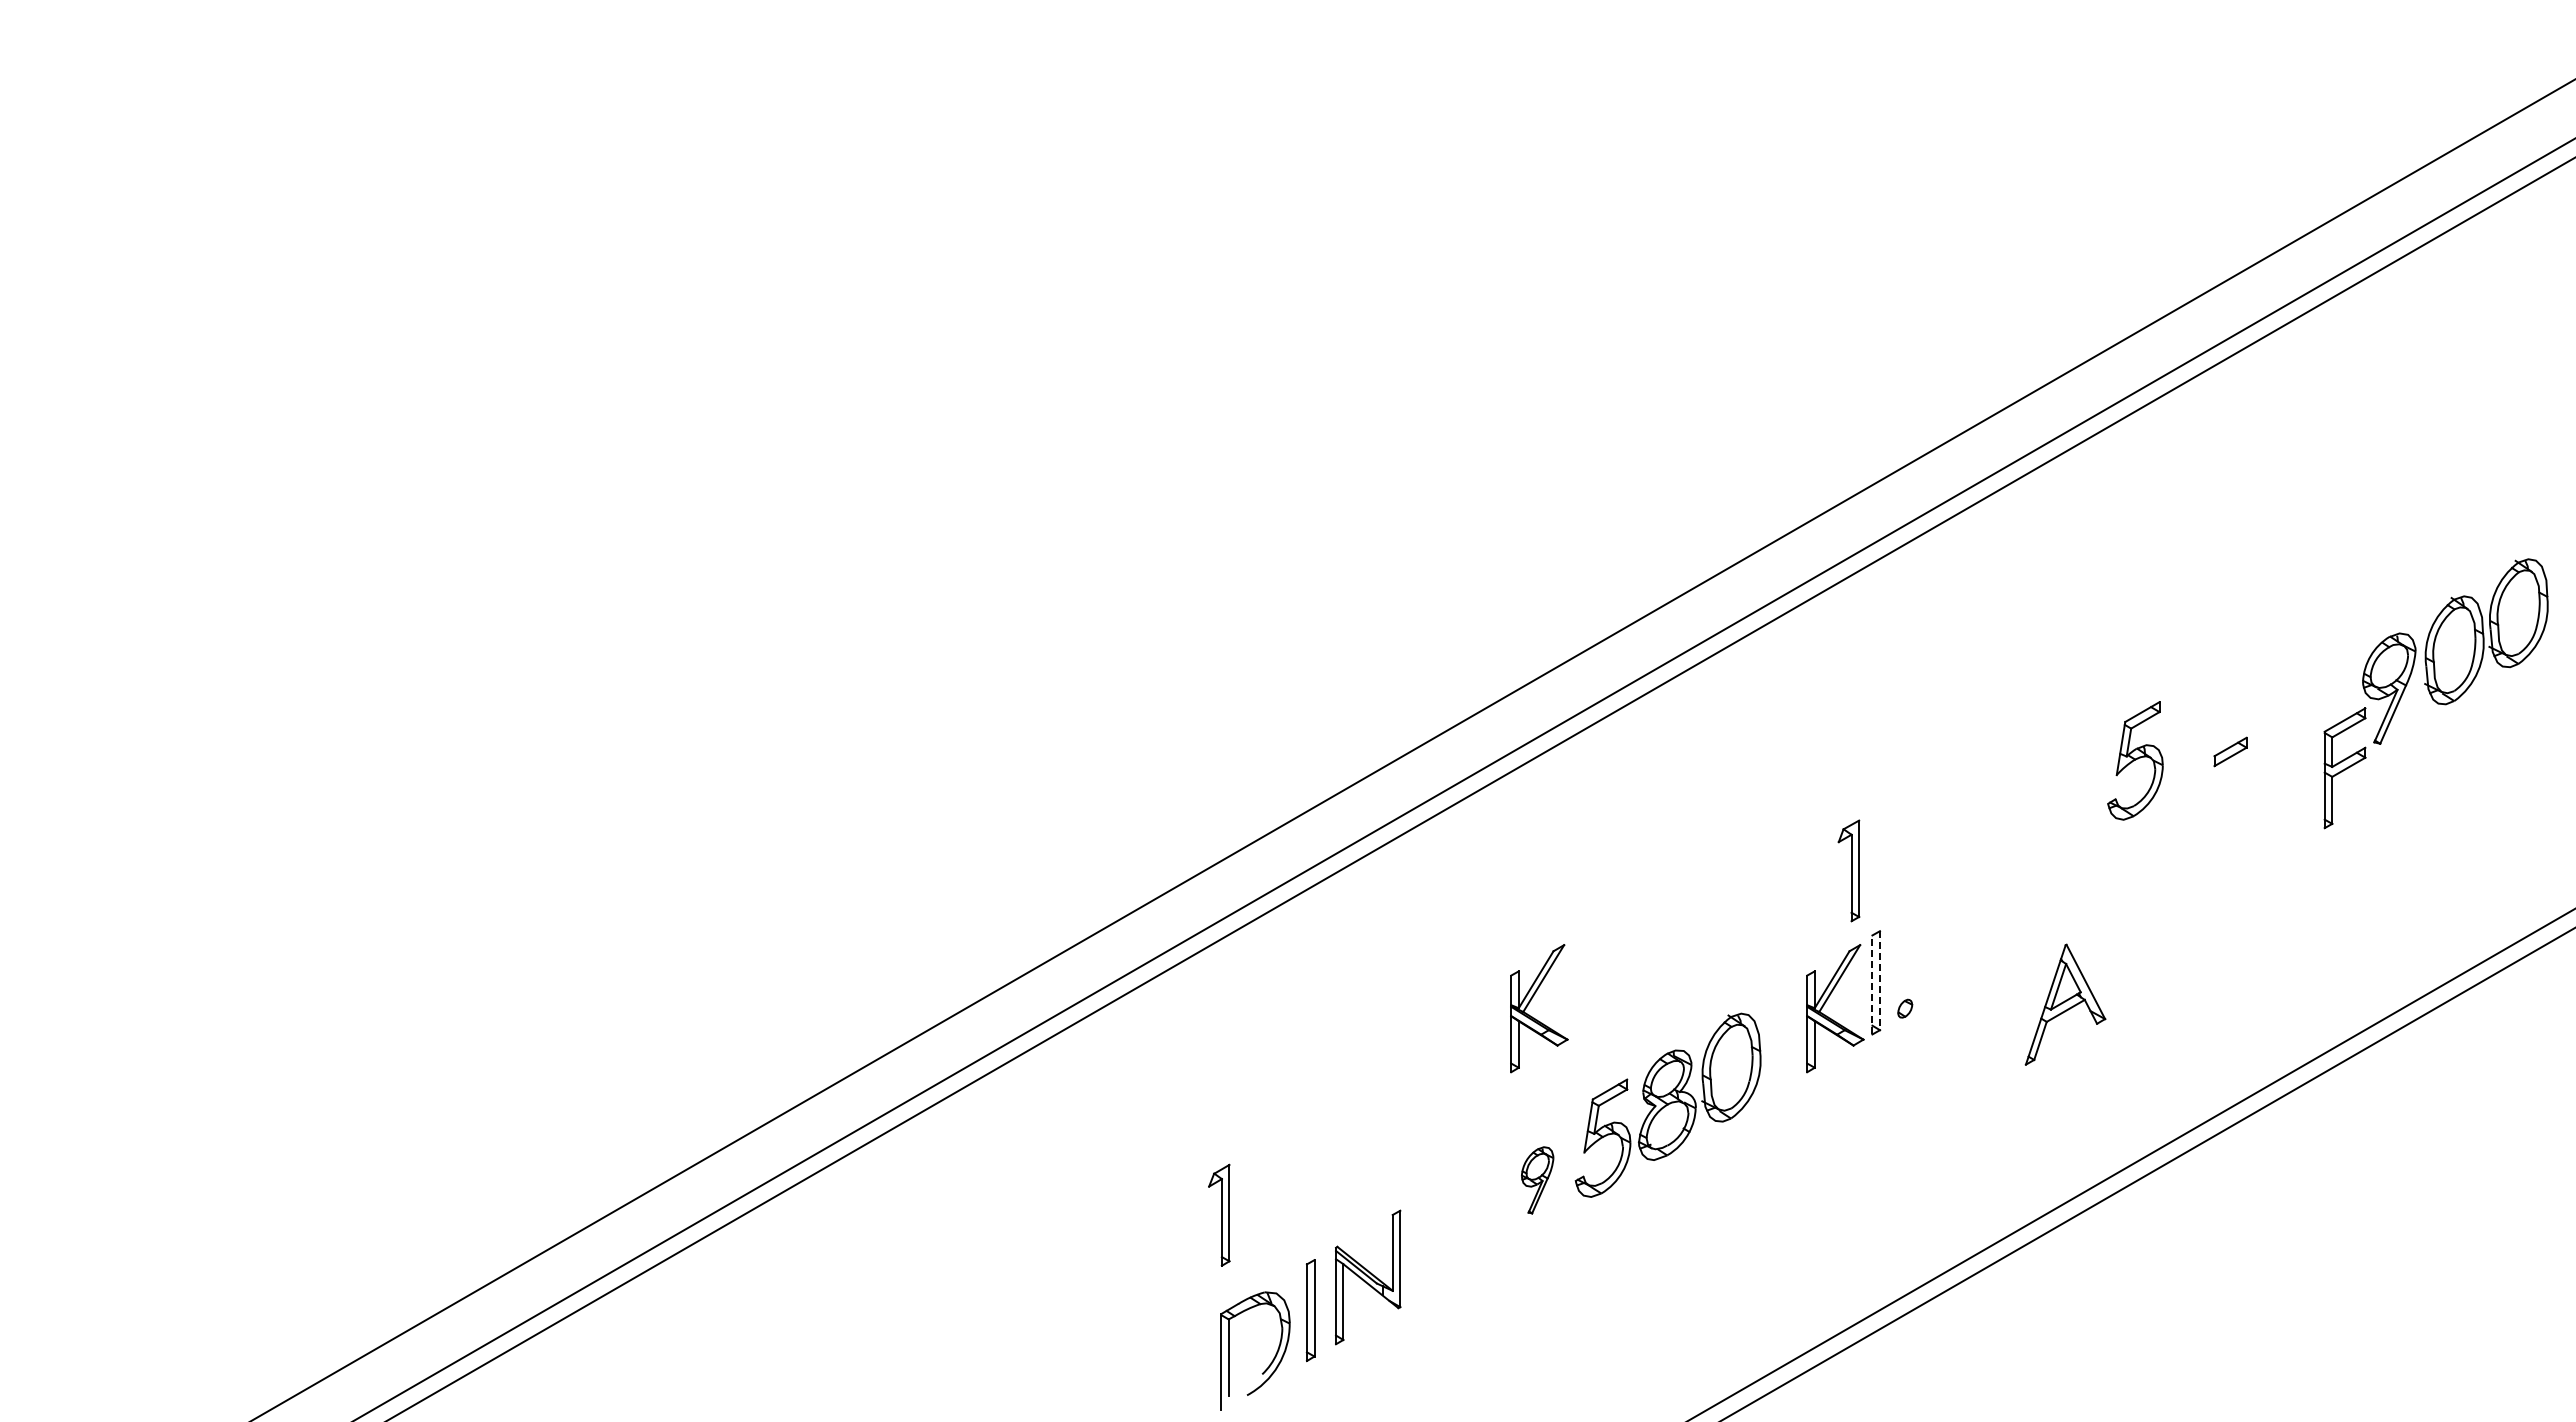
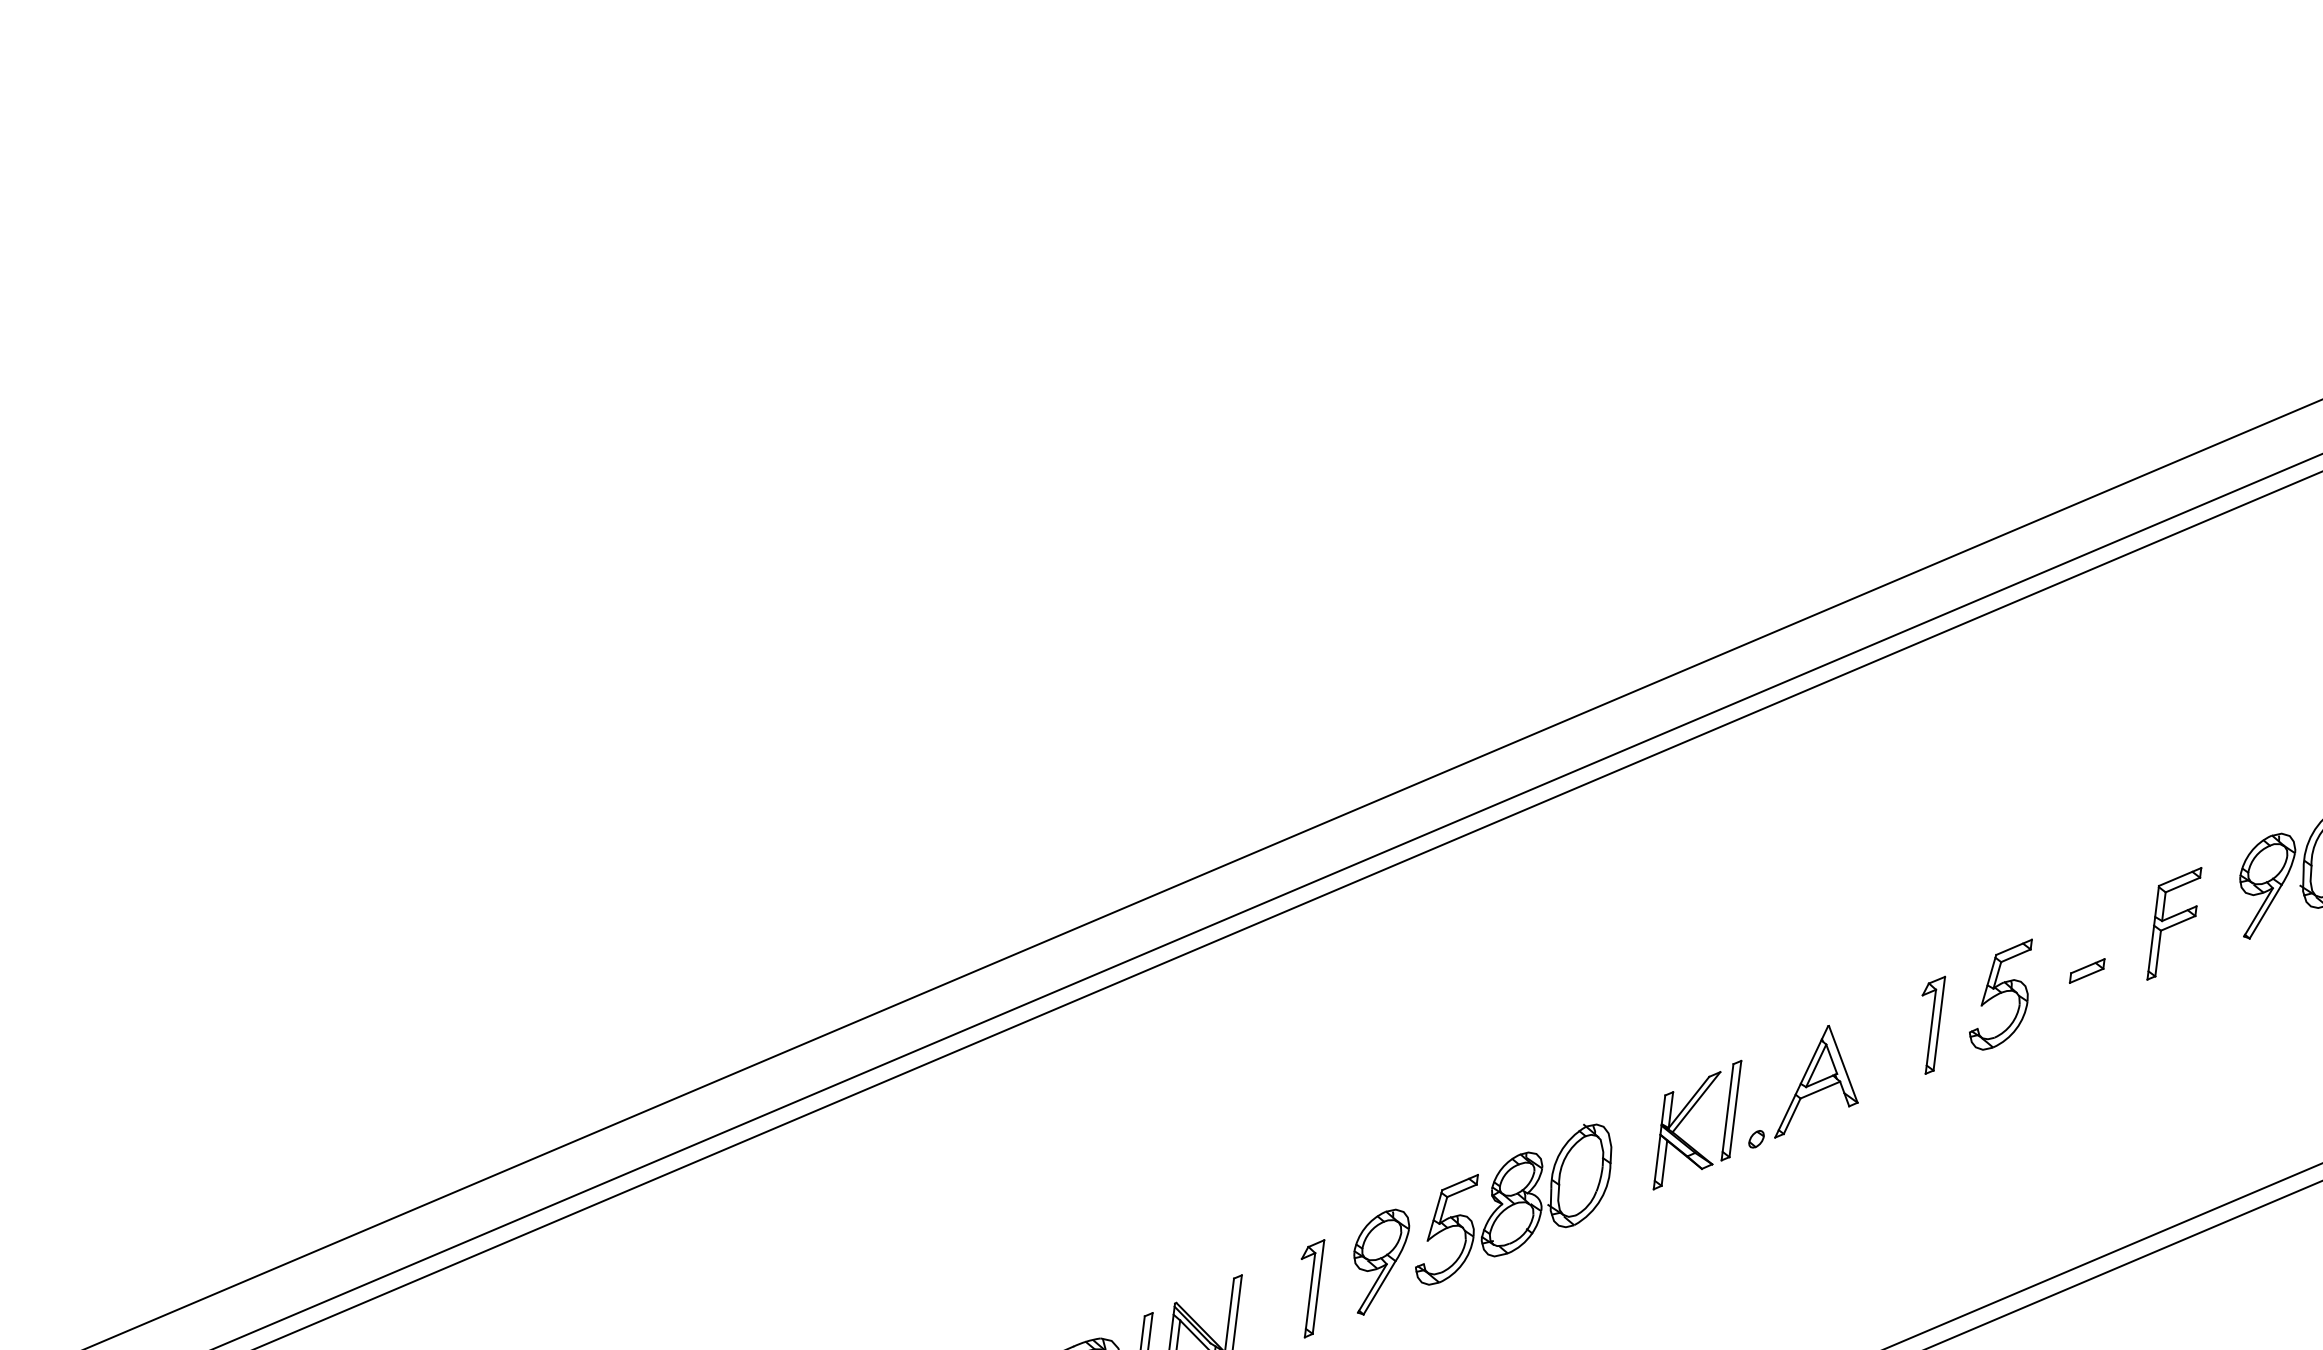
part: (2230, 751) -> (2087, 970), moved
part: (2135, 760) -> (2001, 993), moved
part: (2344, 768) -> (2173, 924), moved
part: (1848, 870) -> (1928, 1024), moved
line: (1879, 980) -> (1734, 1108), dashed -> solid
line: (1872, 984) -> (1727, 1111), dashed -> solid
part: (2065, 1004) -> (1820, 1083), moved
part: (1534, 1017) -> (1395, 1103), removed
part: (1537, 1180) -> (1378, 1262), size x1.67
part: (1219, 1214) -> (1308, 1287), moved

